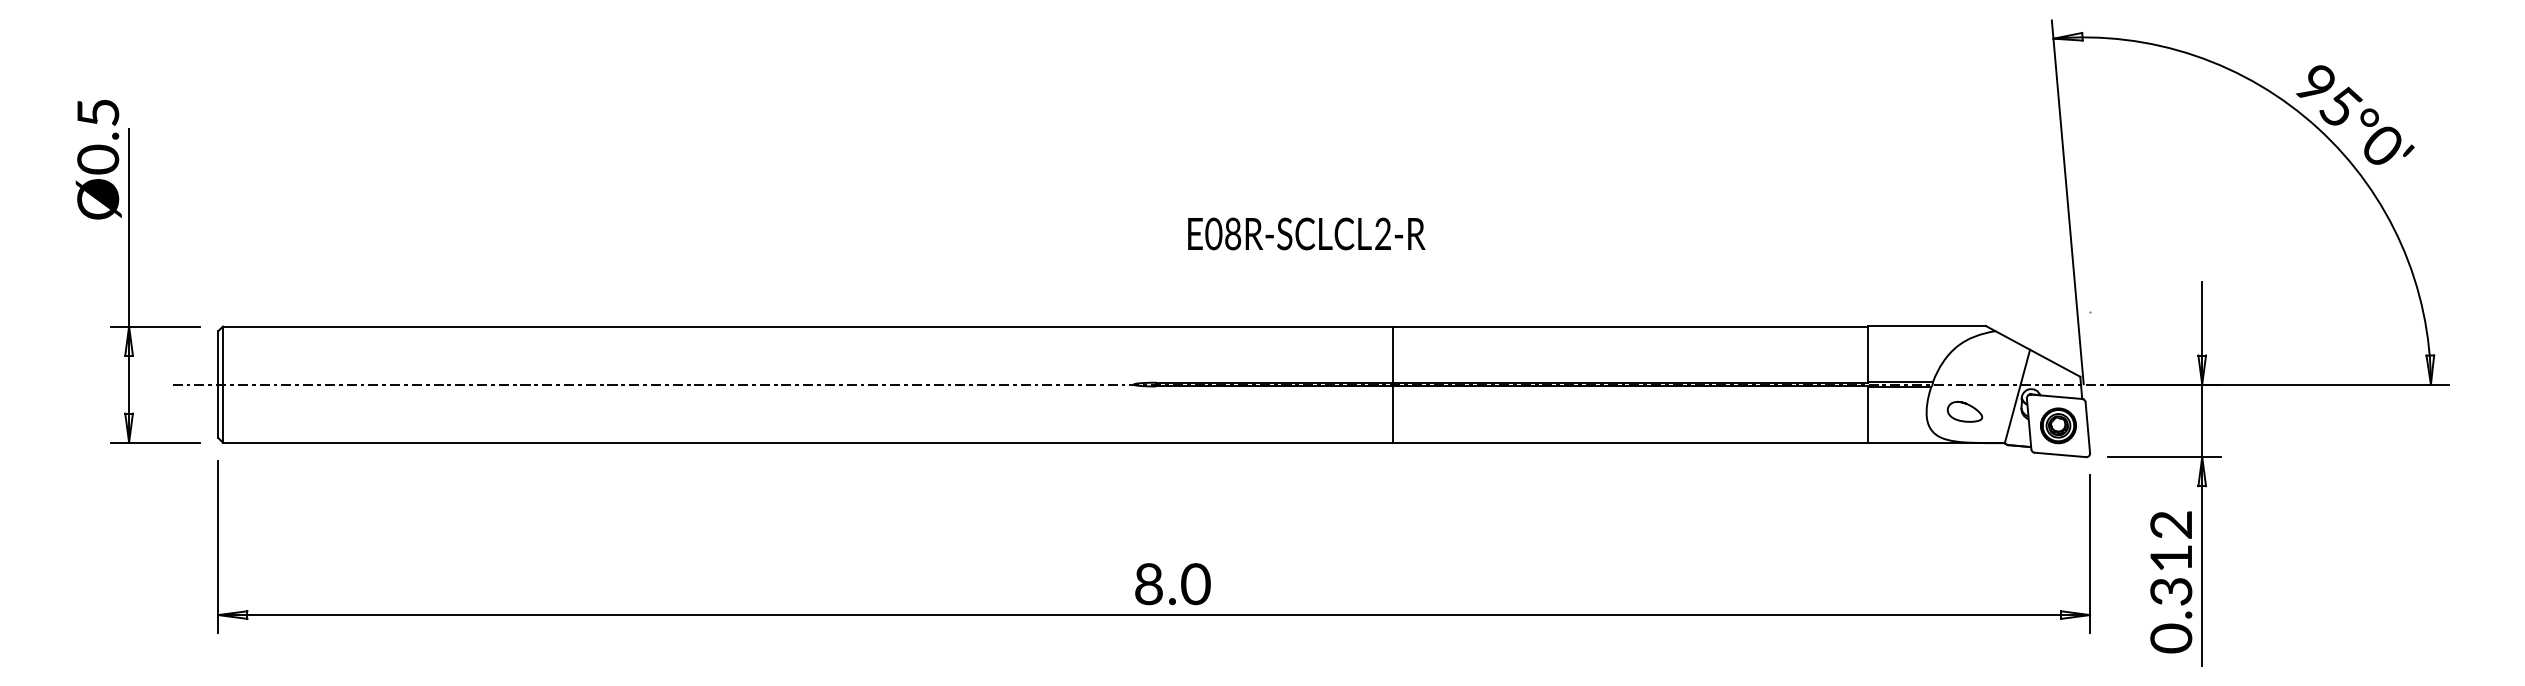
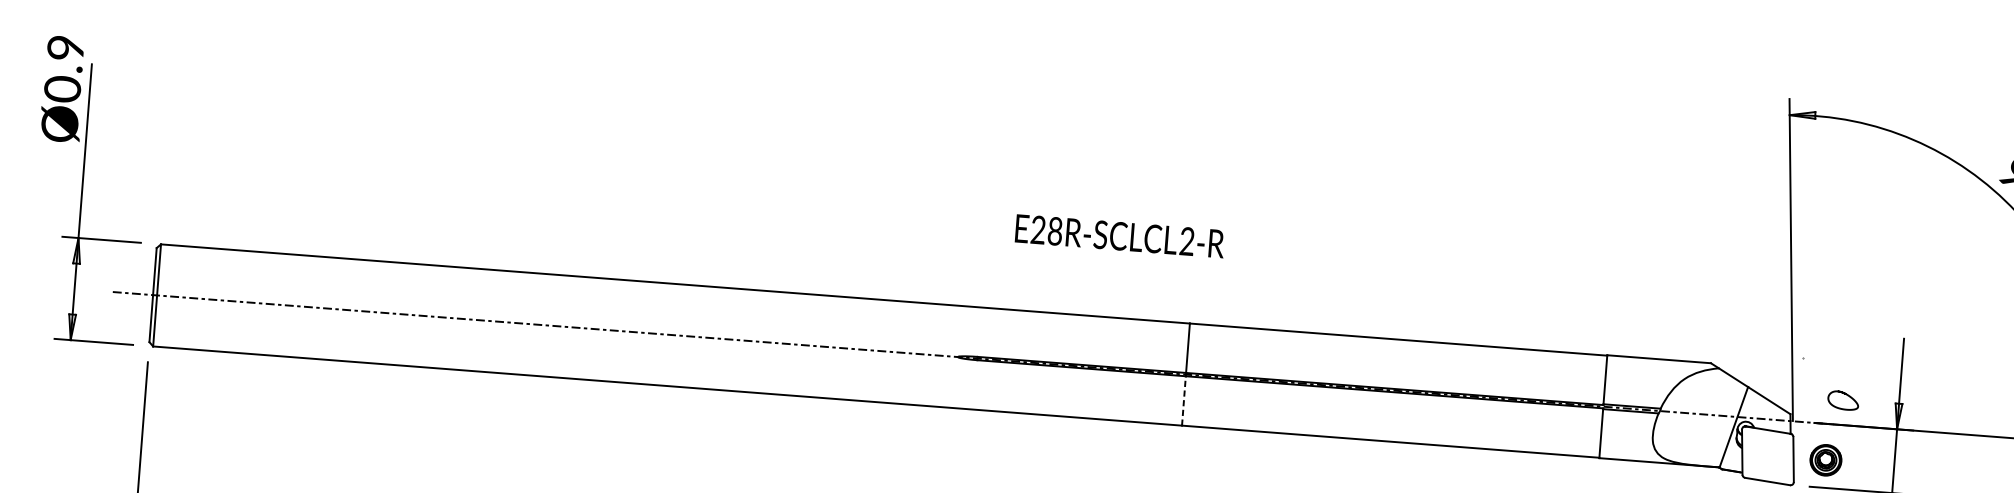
text: (98, 112) -> (66, 47), Ø0.5 -> Ø0.9
text: (1213, 233) -> (1038, 229), E08R-SCLCL -> E28R-SCLCL
curve: (1967, 405) -> (1846, 395), moved
line: (1393, 414) -> (1184, 400), solid -> dashed
part: (2058, 425) -> (1825, 460), moved

